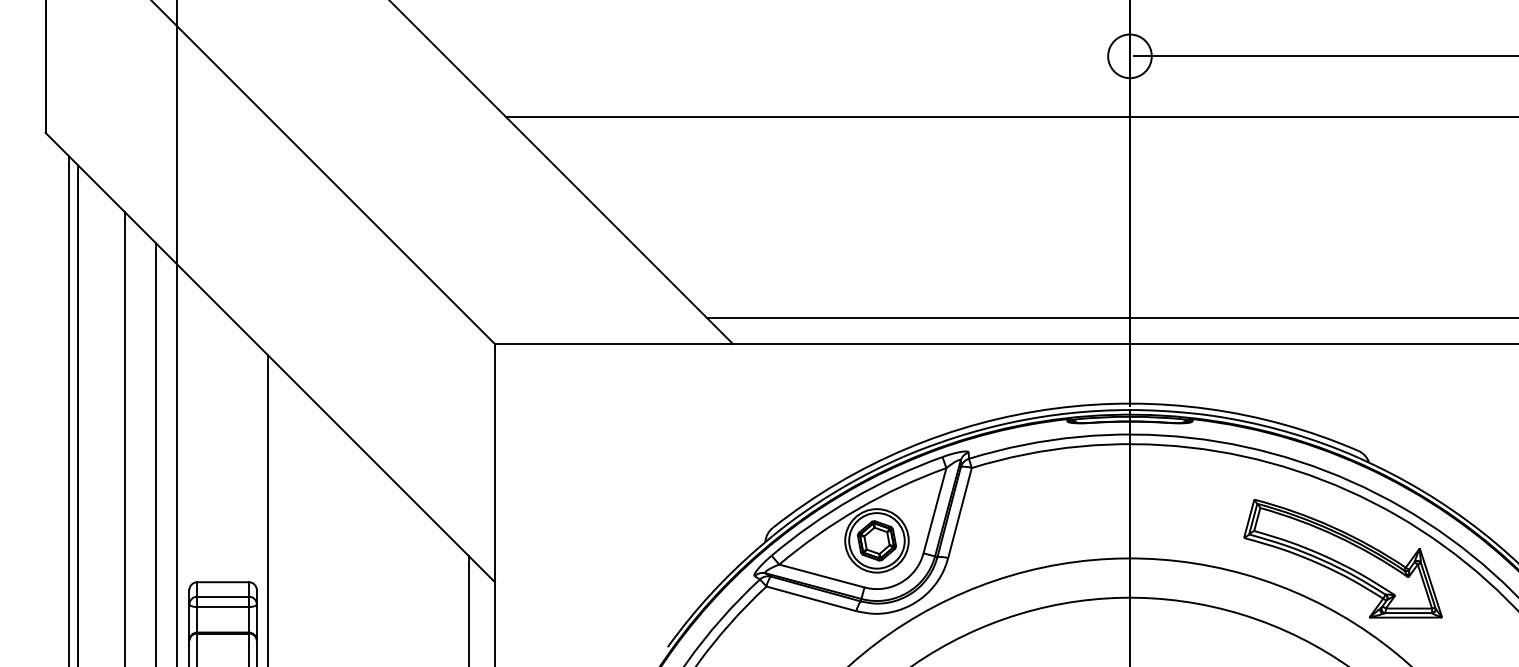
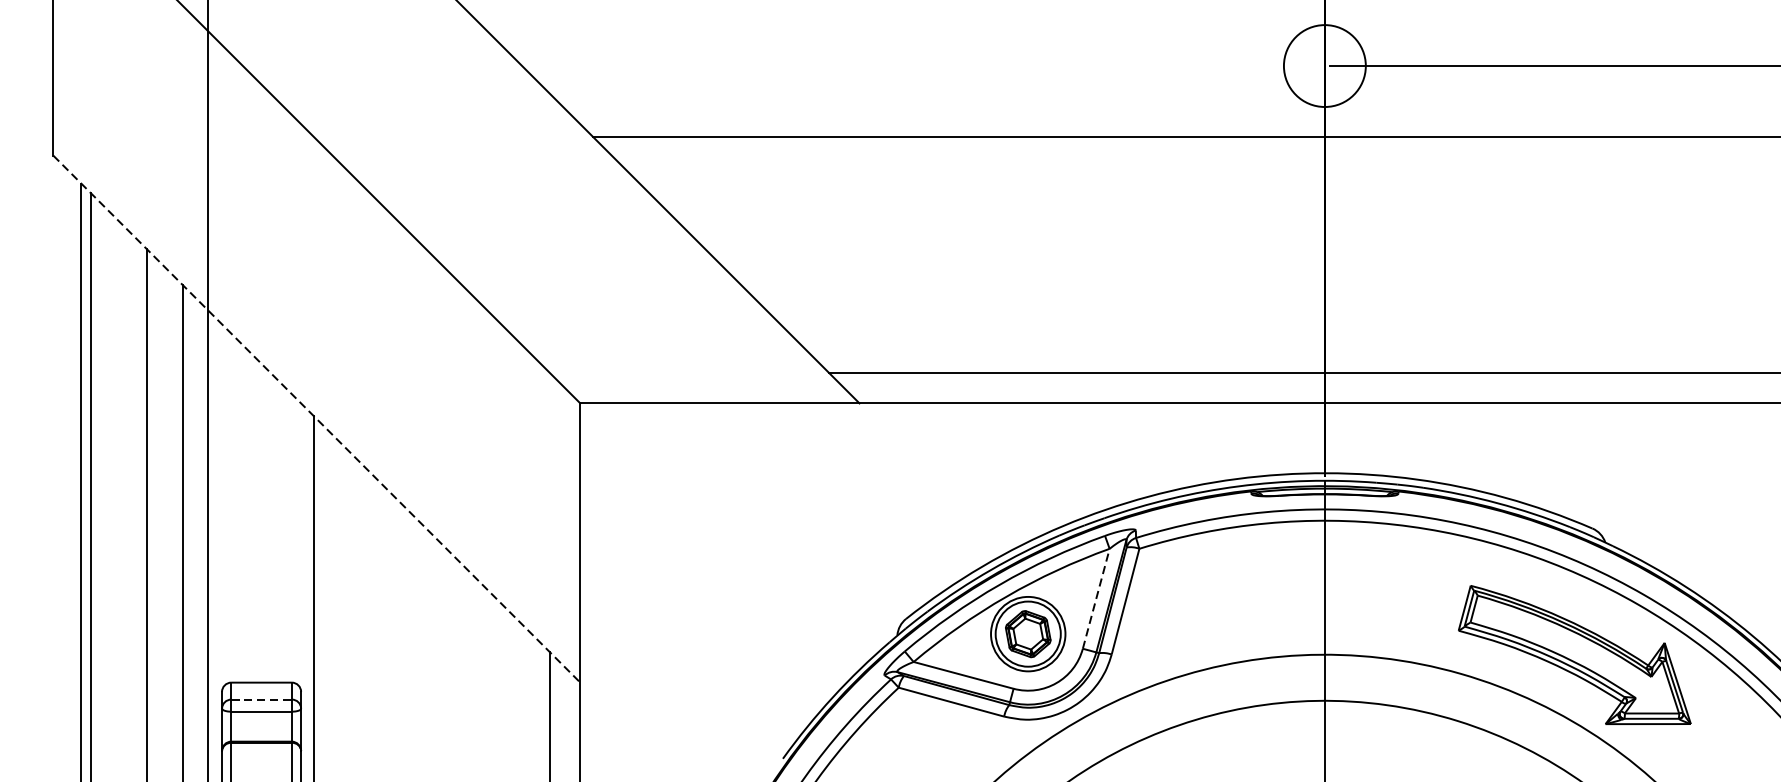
circle: (1129, 56) -> (1324, 66), size x1.6
line: (270, 357) -> (317, 419), solid -> dashed
line: (935, 510) -> (1096, 598), solid -> dashed
line: (223, 596) -> (262, 699), solid -> dashed

